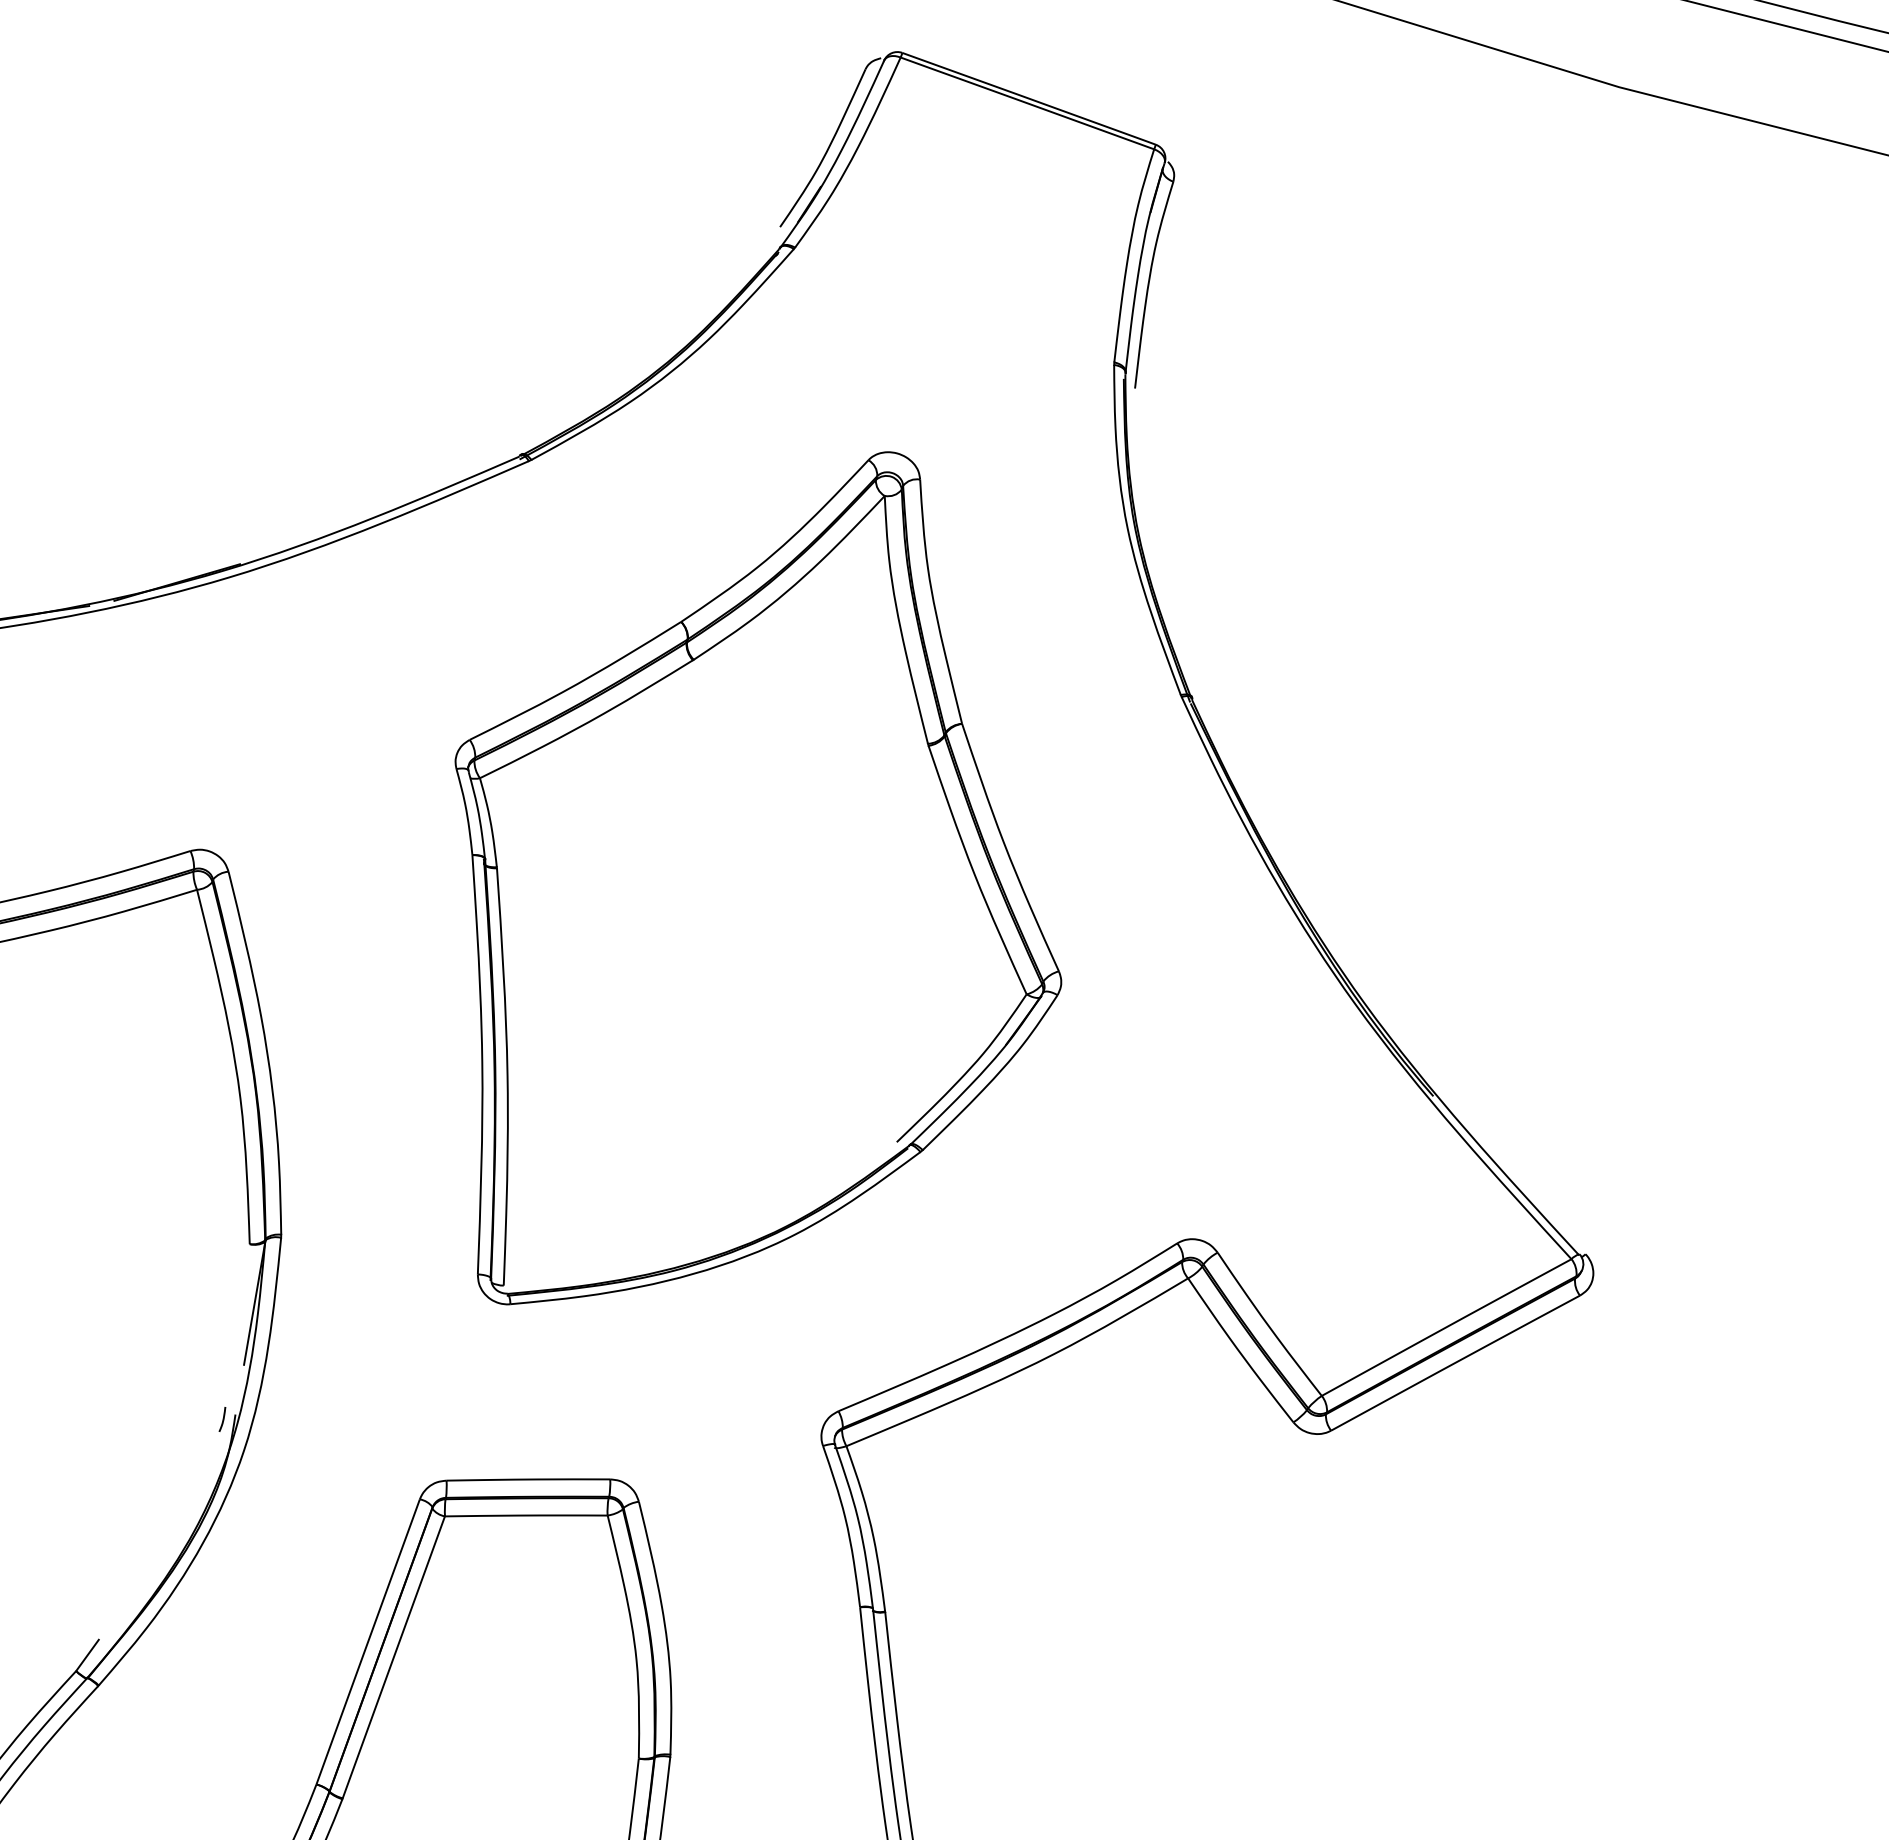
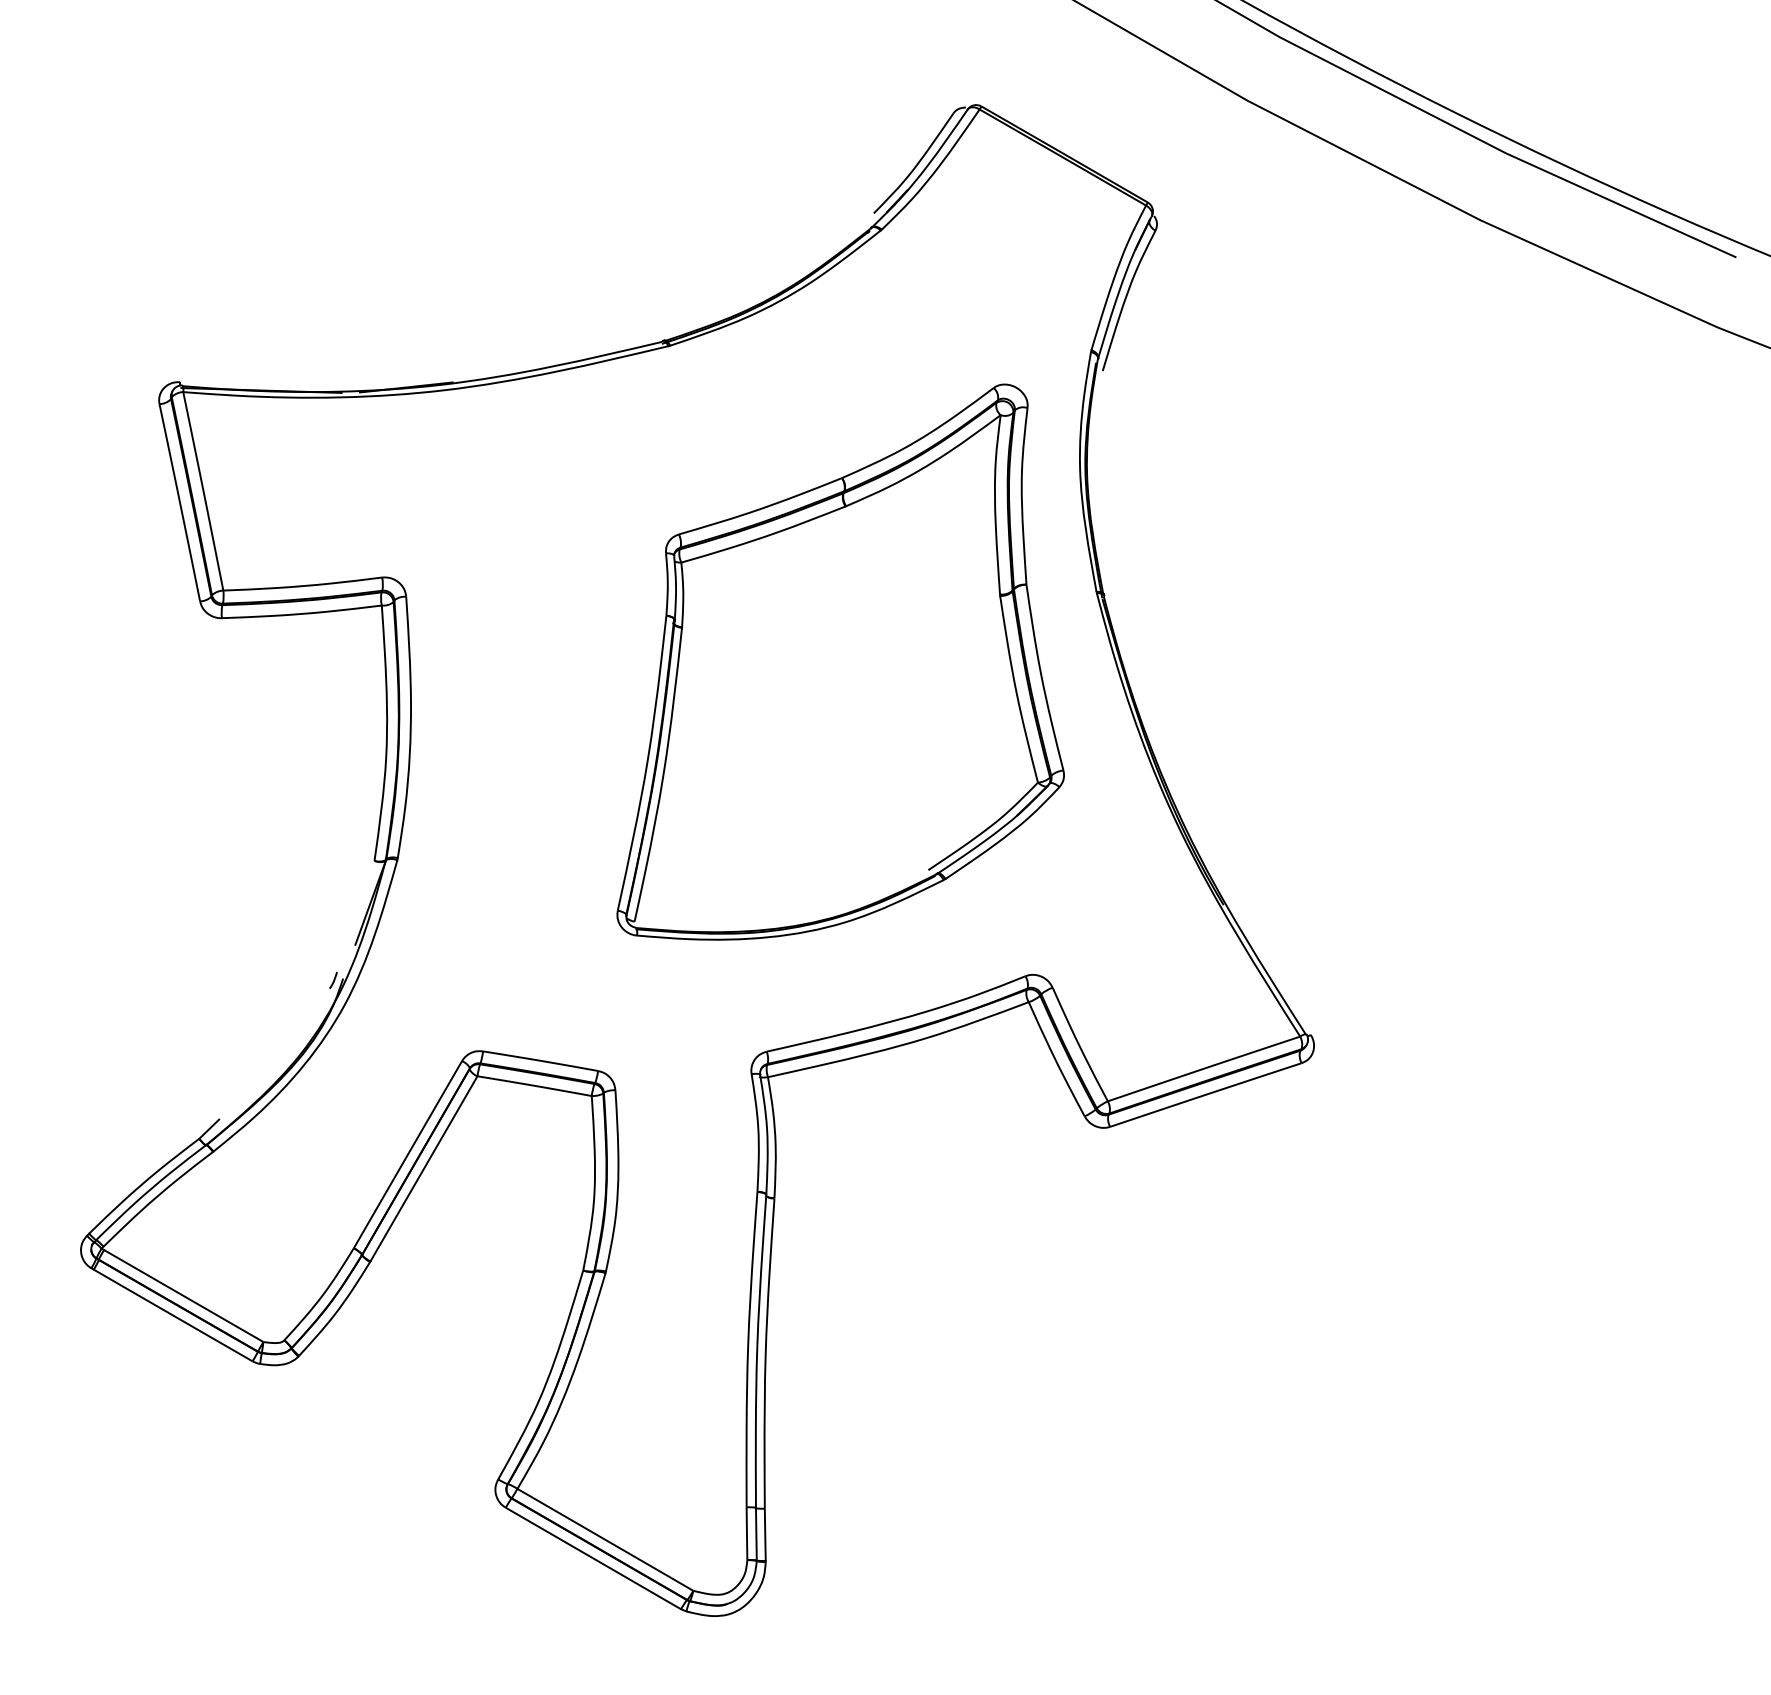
part: (724, 875) -> (840, 661), moved

